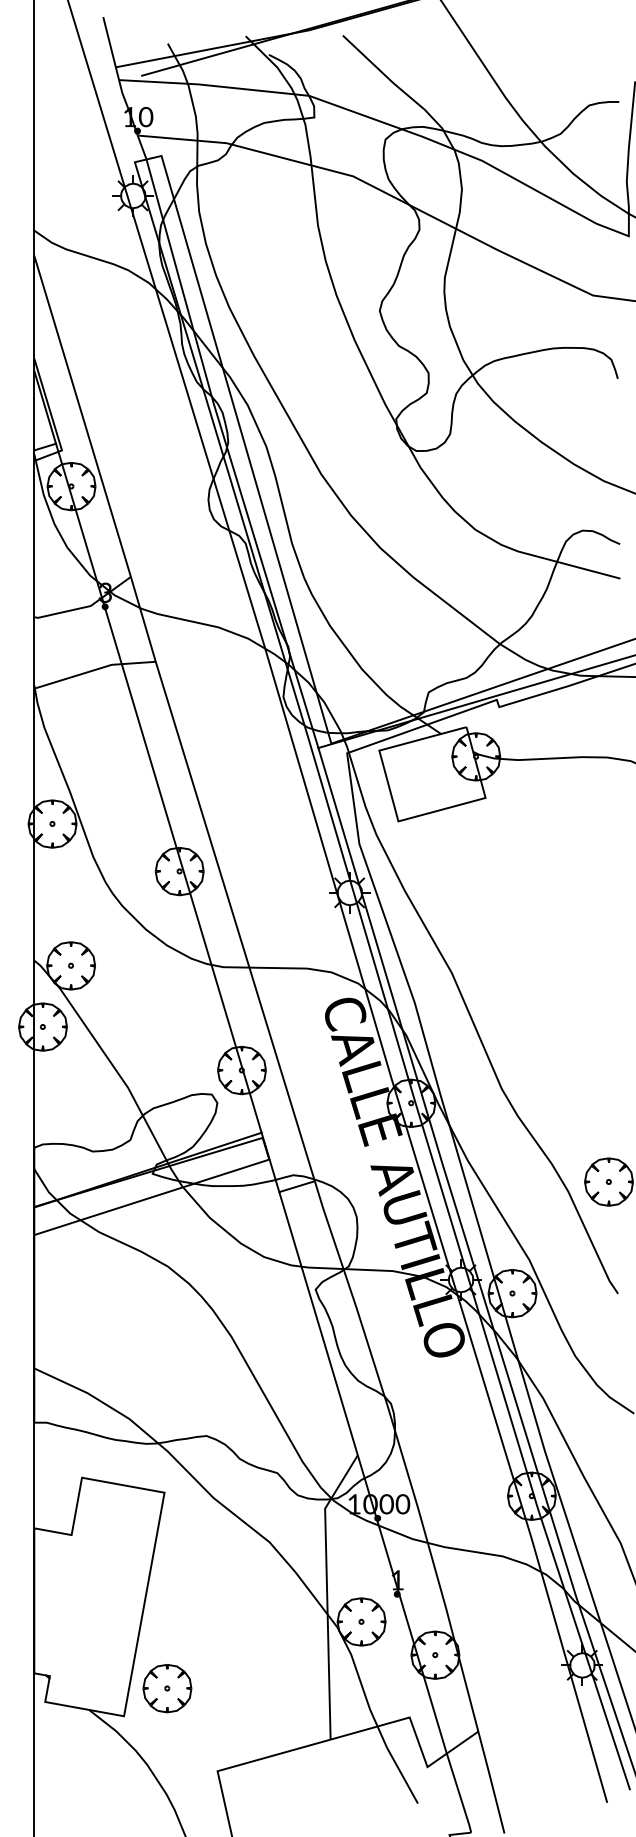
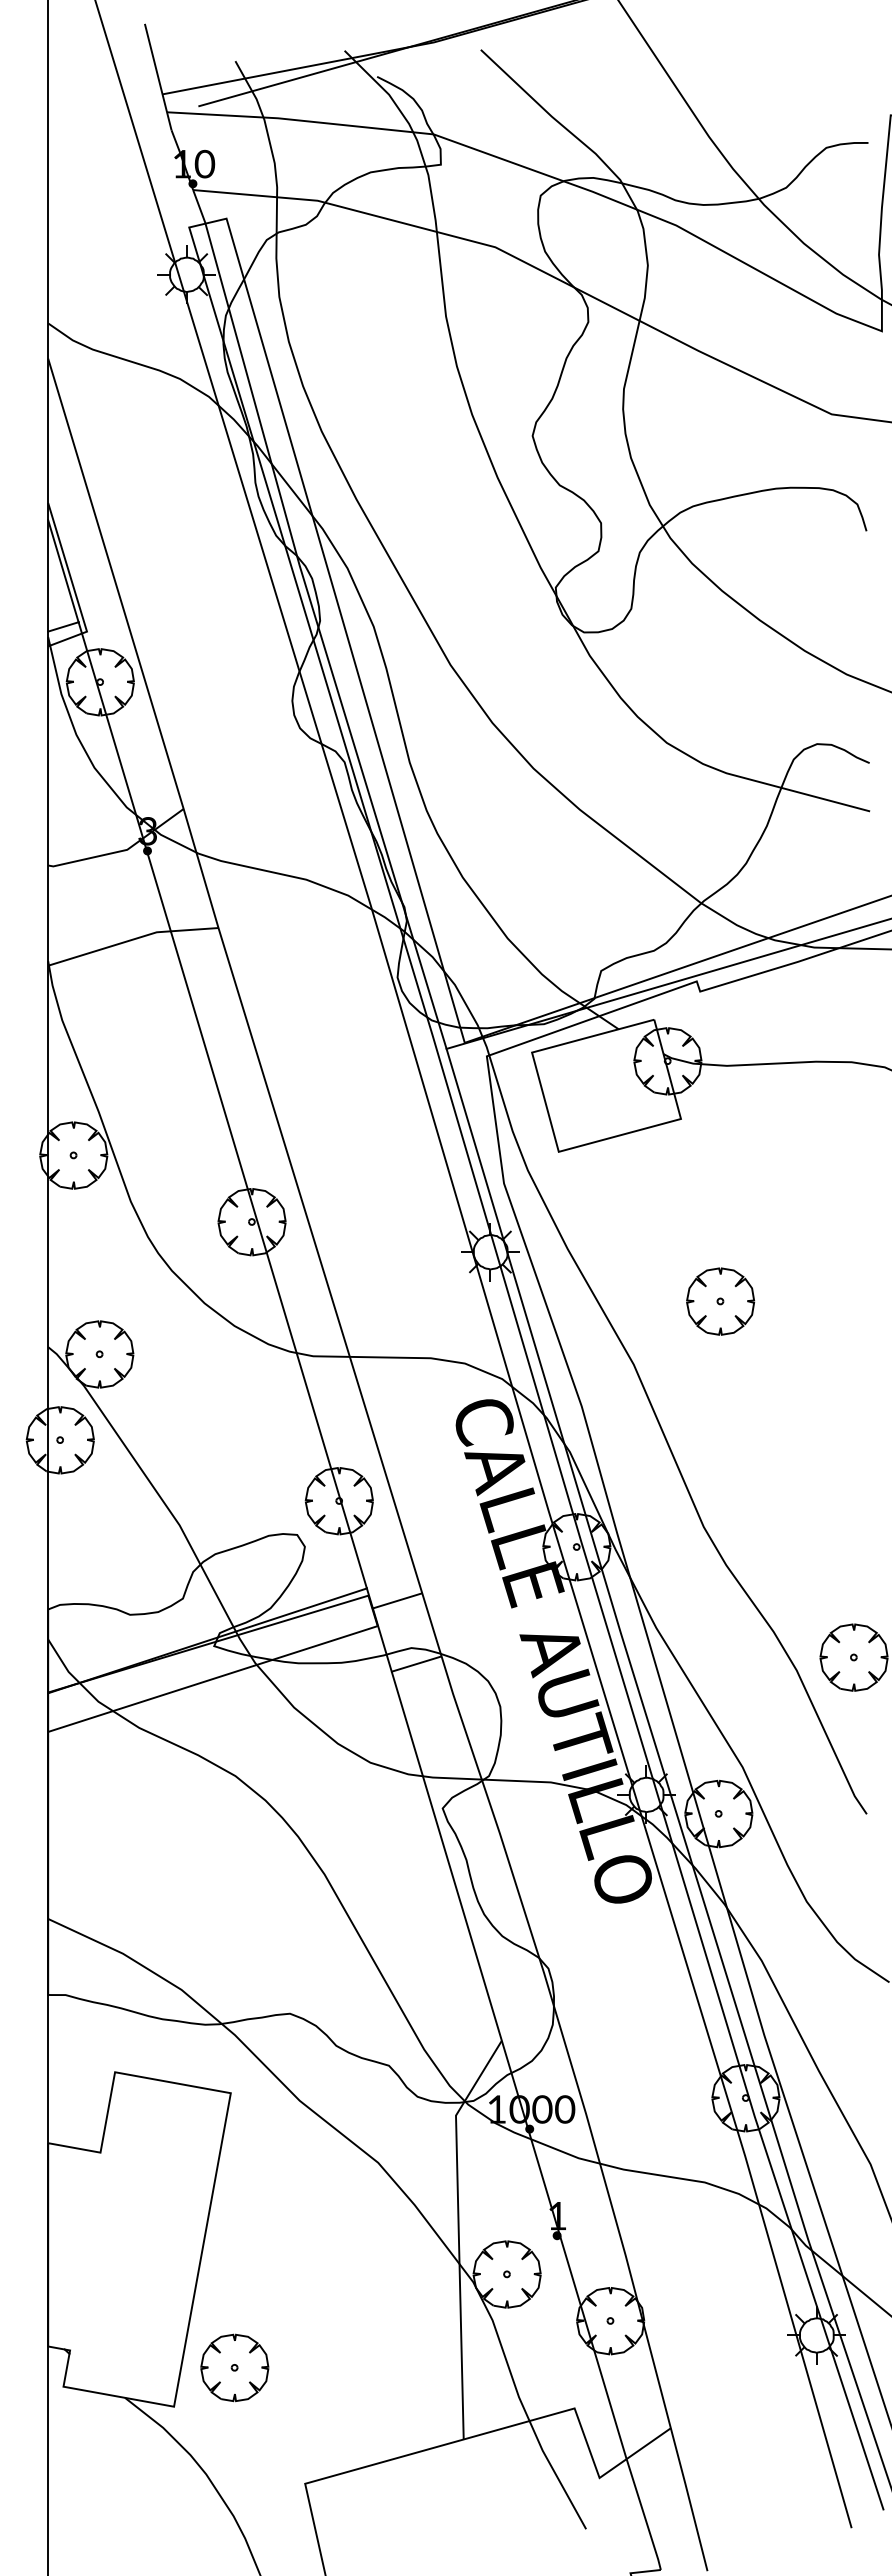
part: (513, 928) -> (720, 1301), added
line: (283, 1141) -> (397, 1600), added

